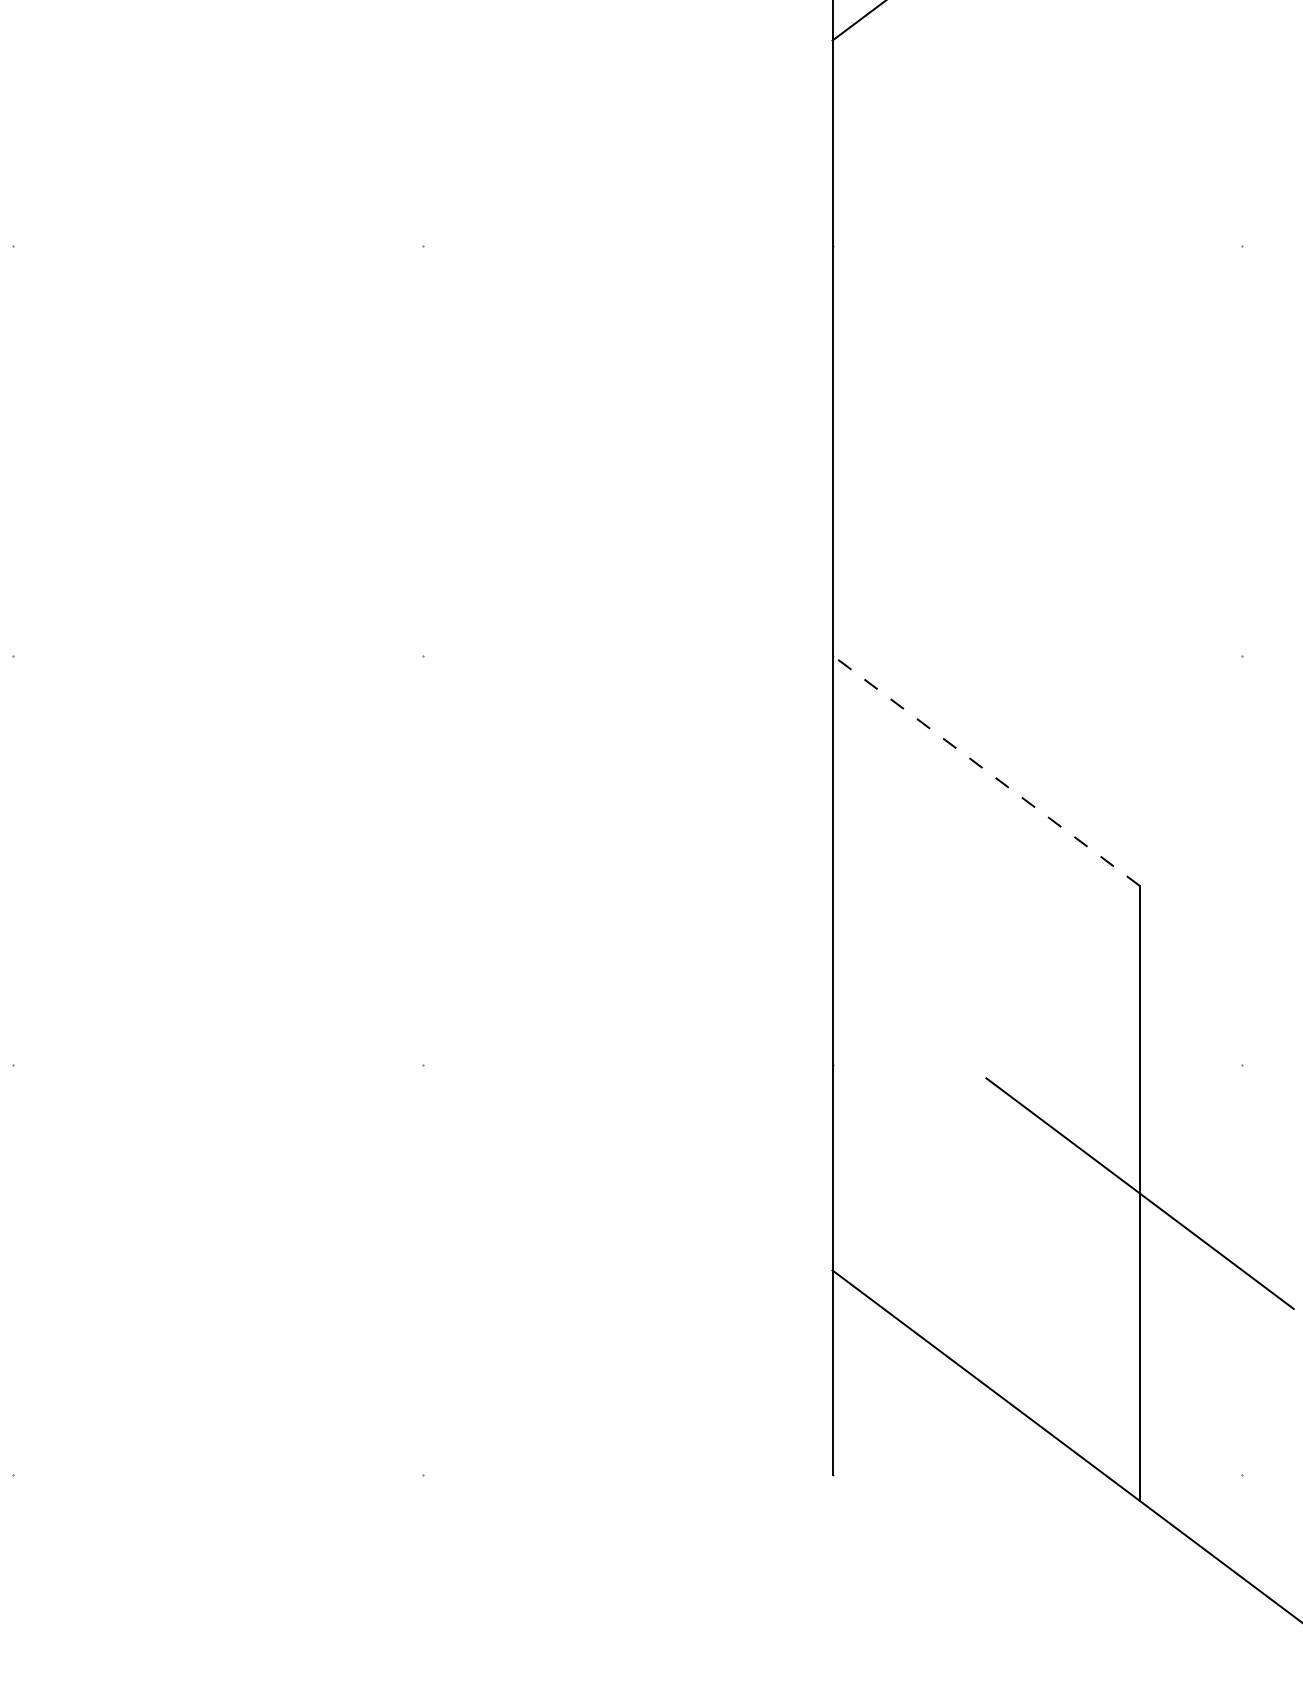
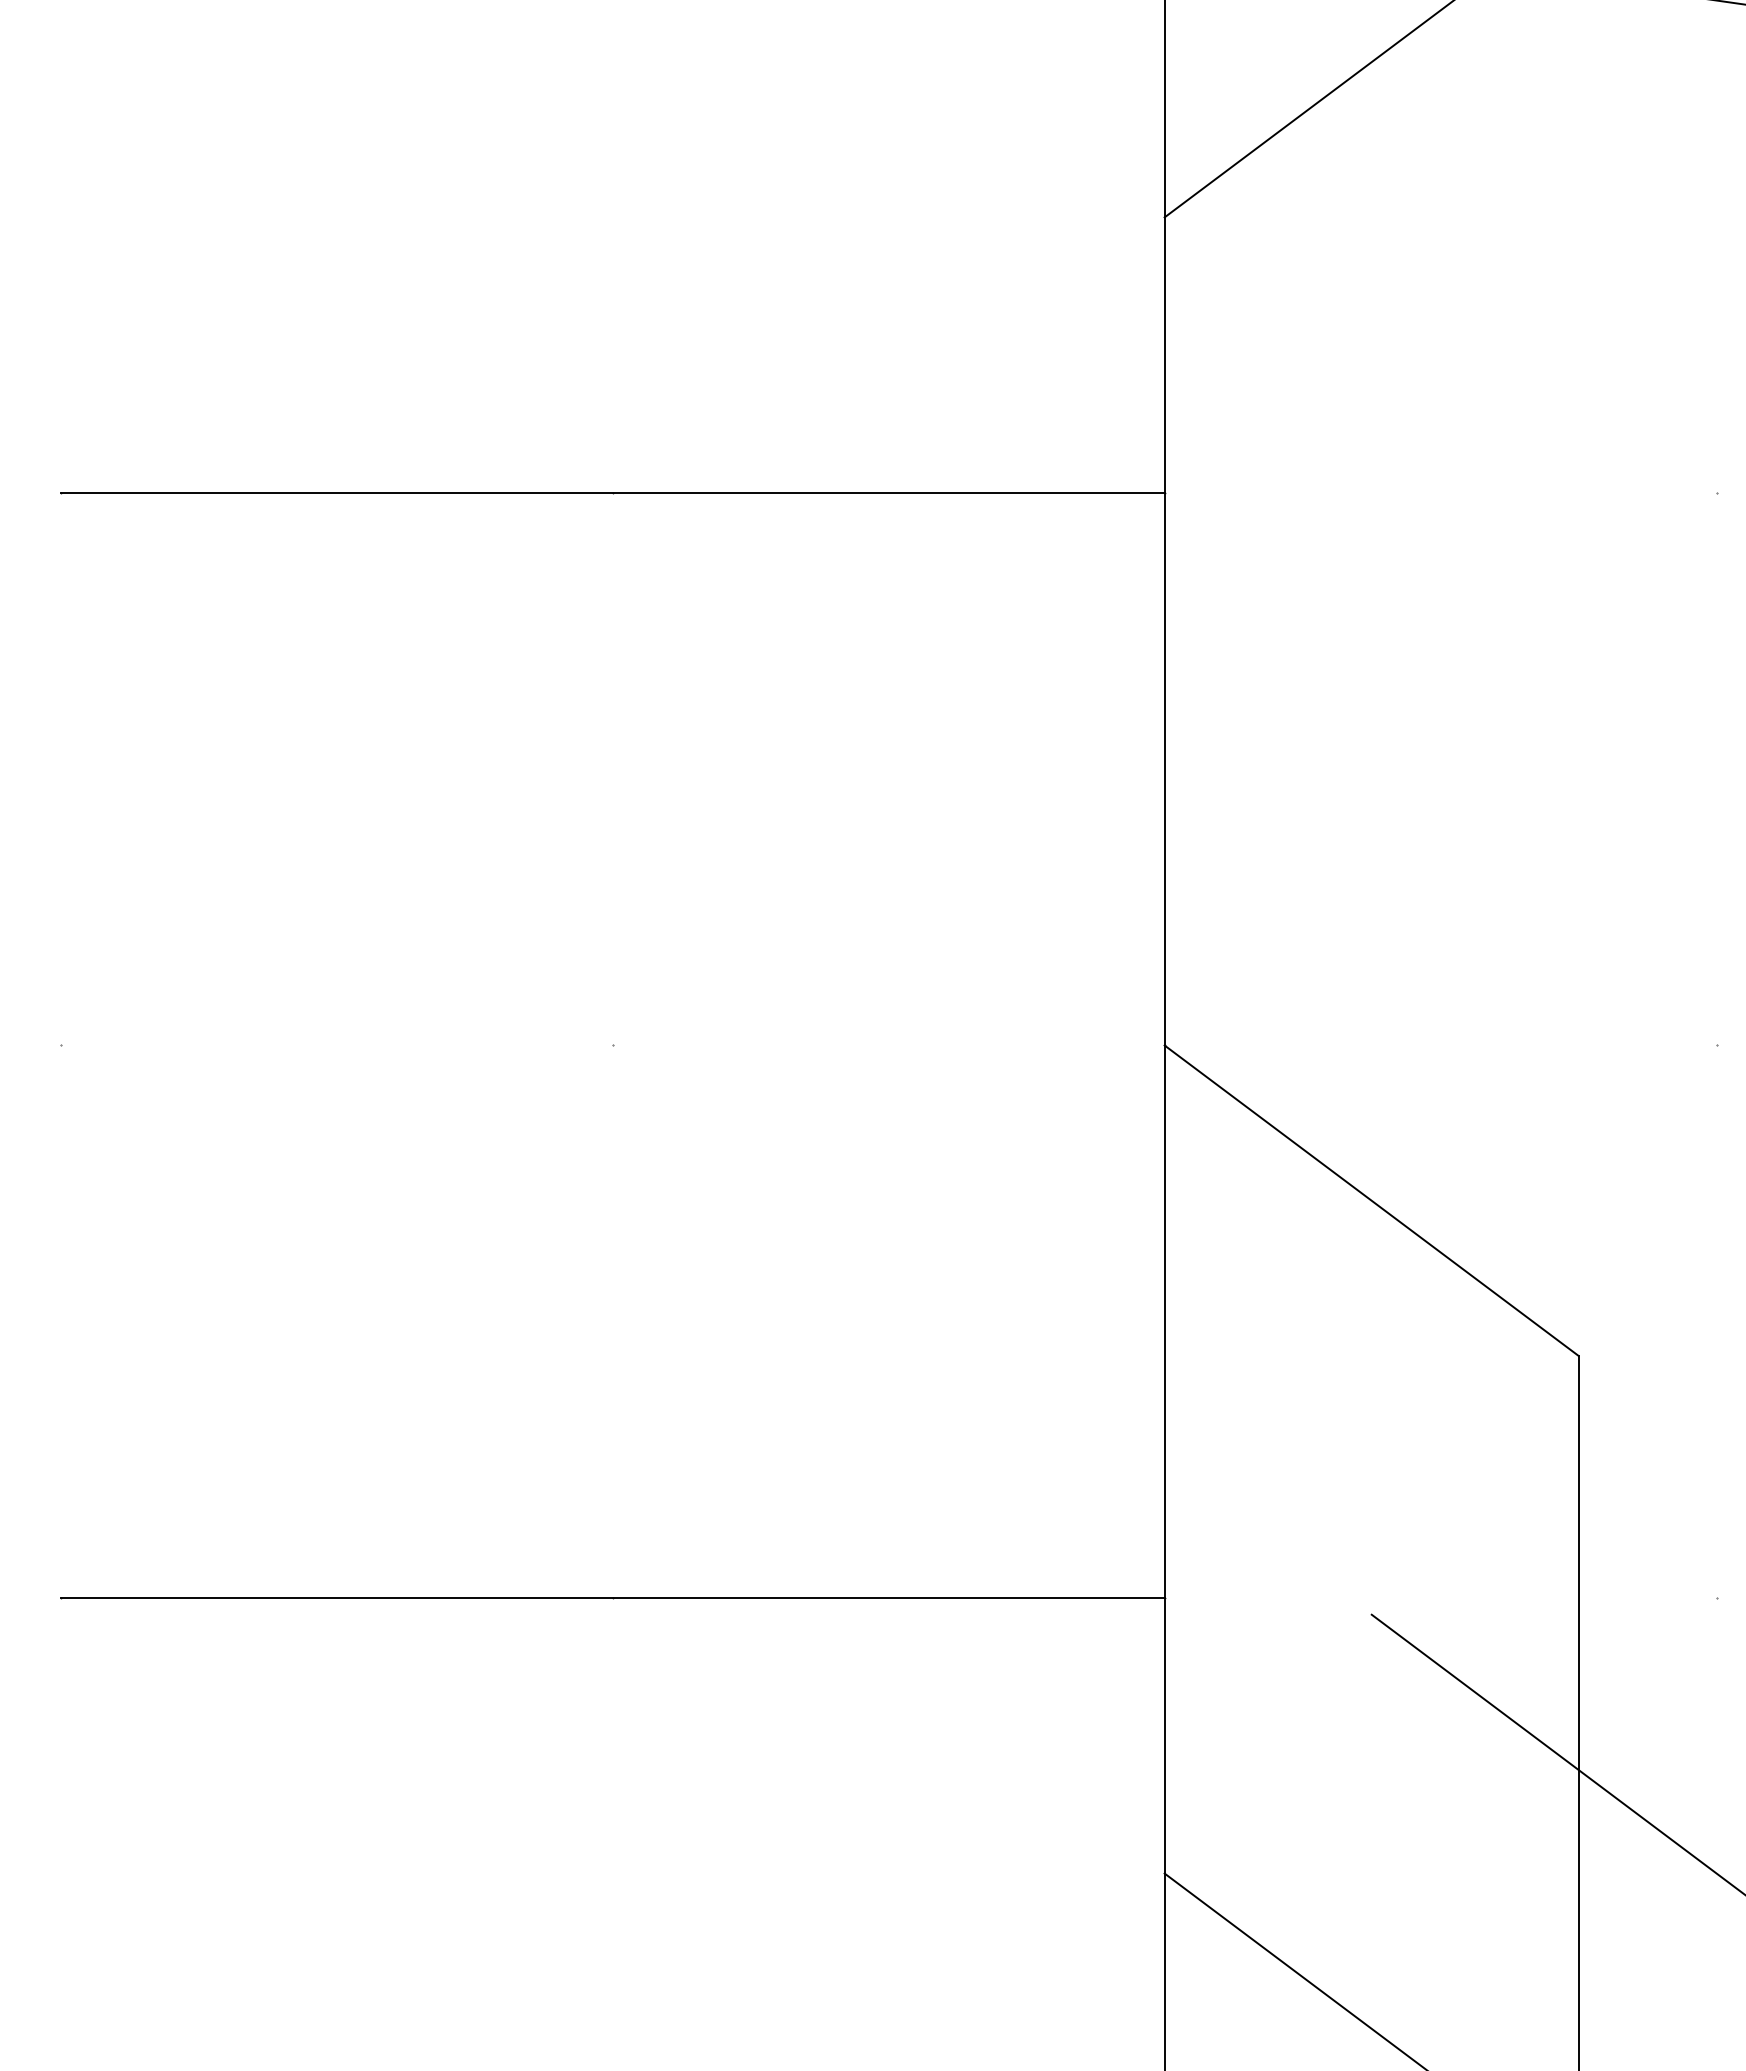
line: (422, 245) -> (612, 493), added
line: (985, 770) -> (1370, 1200), dashed -> solid
line: (422, 1065) -> (612, 1597), added

